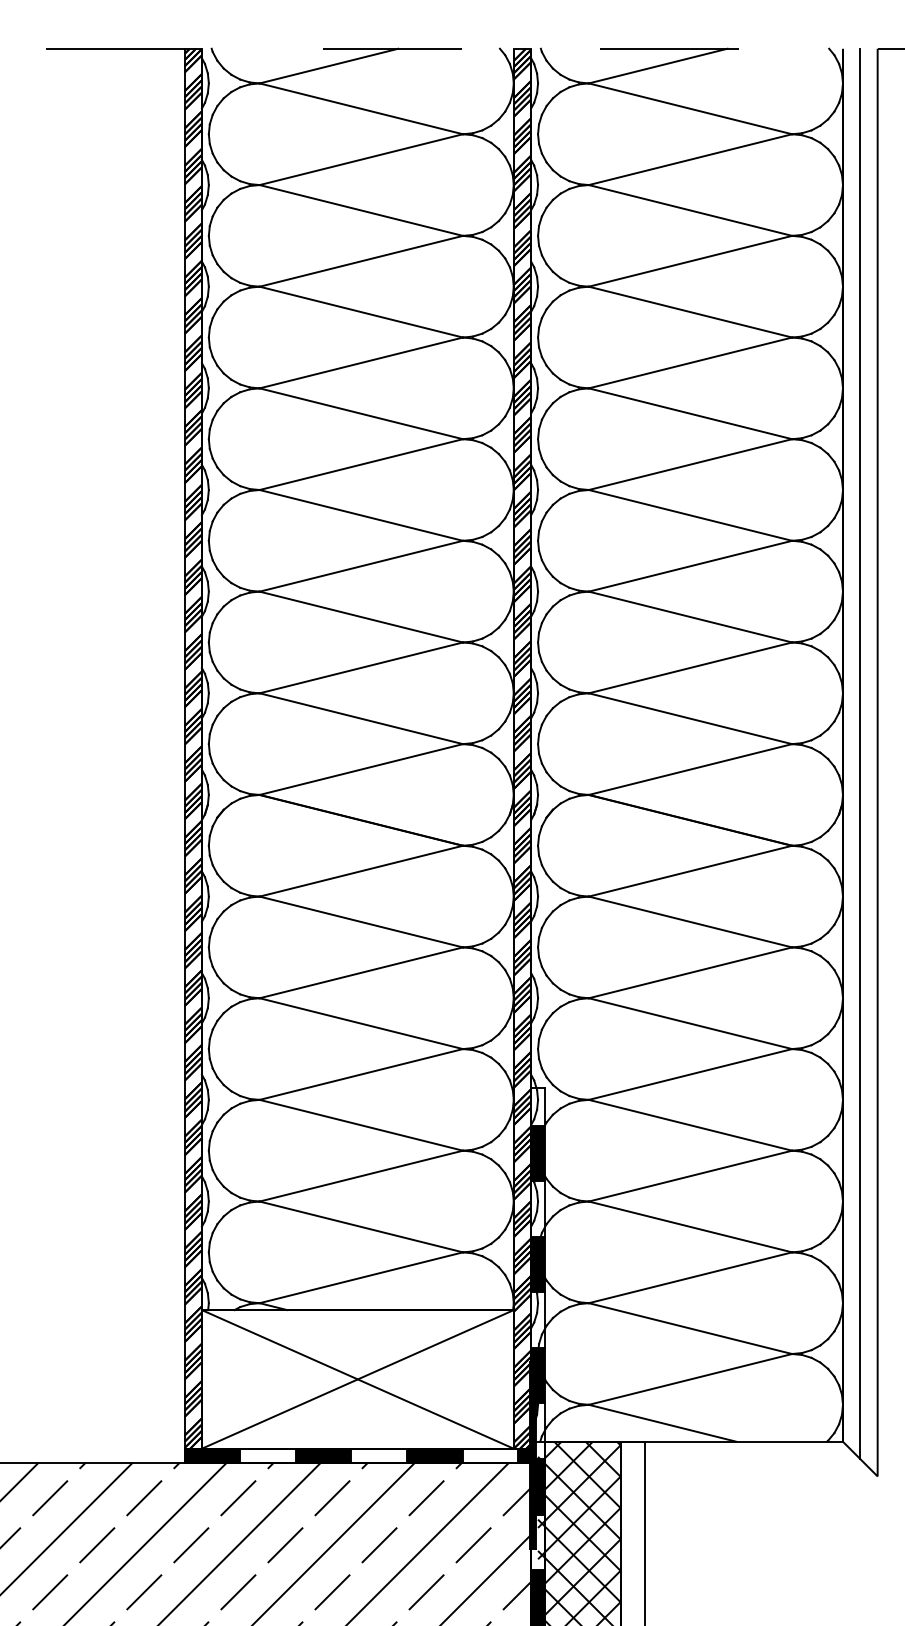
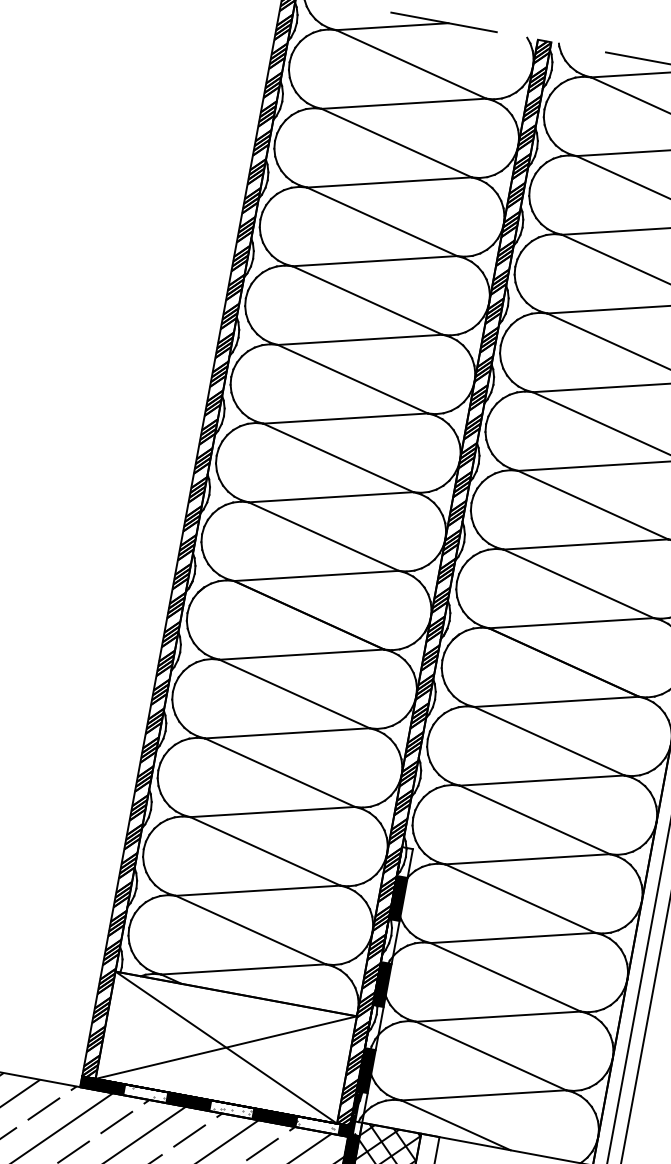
hatch: (348, 1455) -> (208, 1105), added

